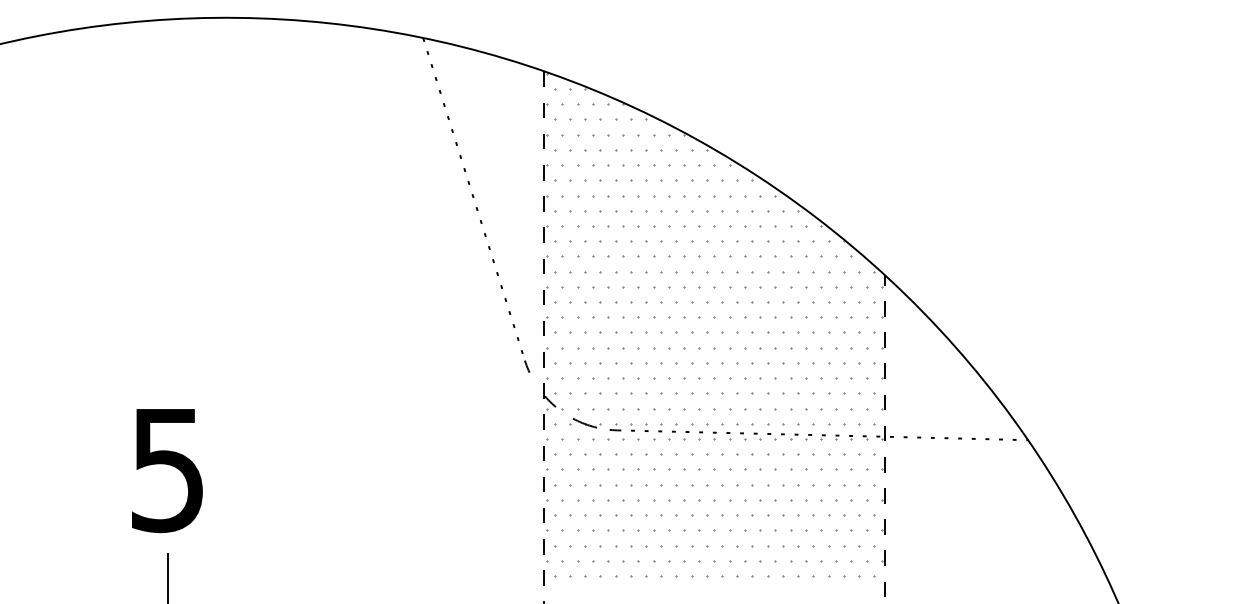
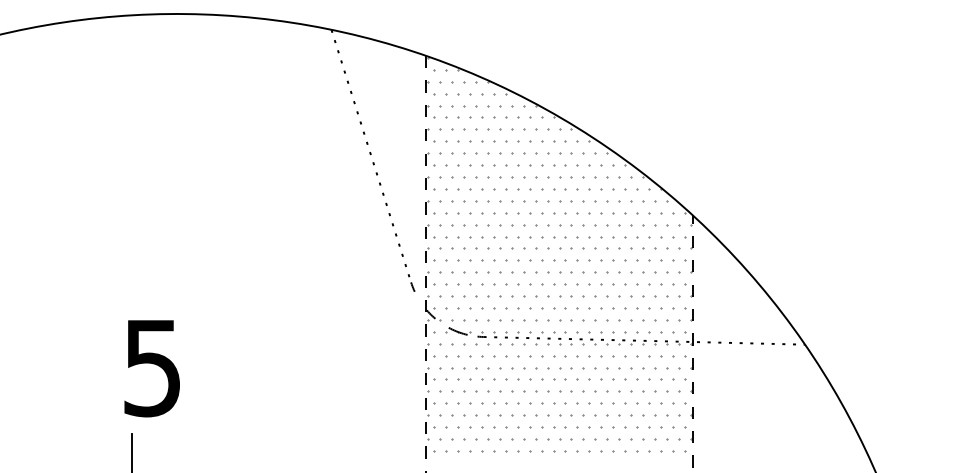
text: (166, 470) -> (151, 368), moved

